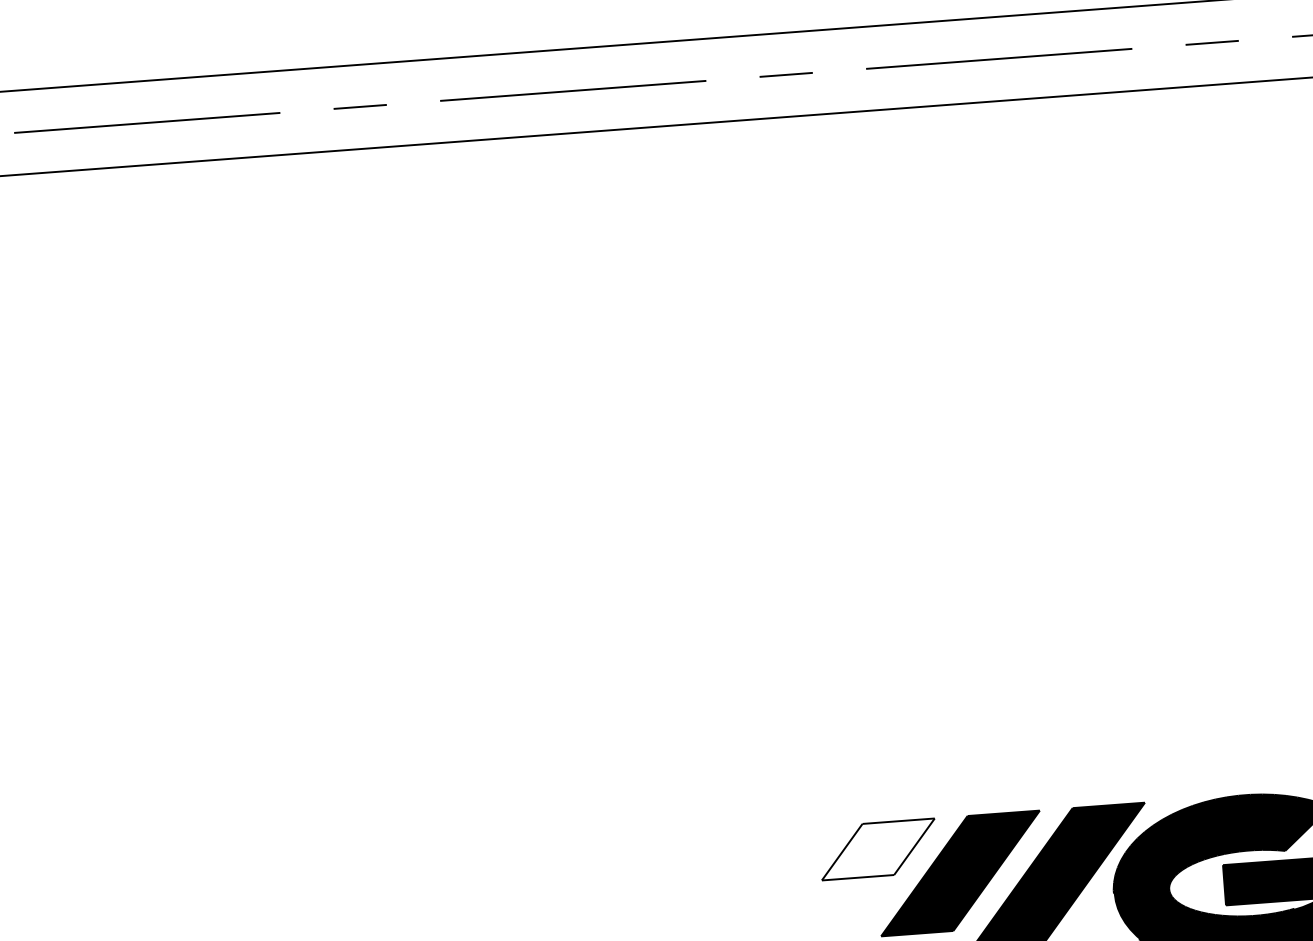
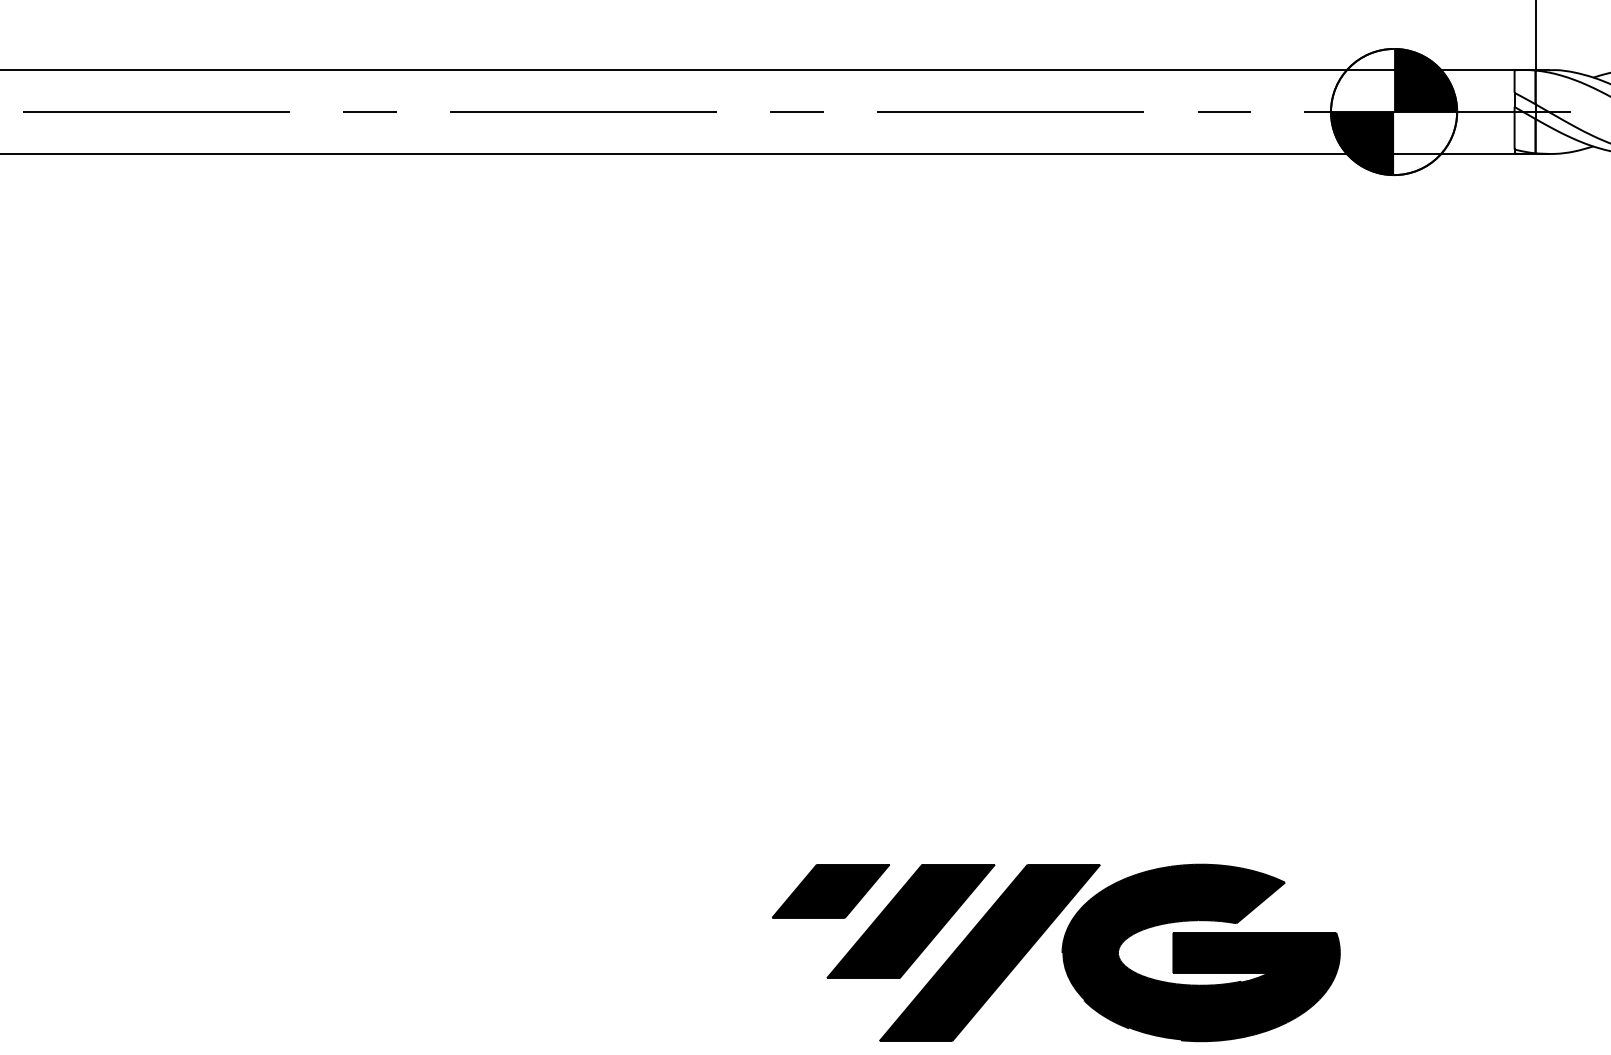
fill: (877, 848) -> (830, 890), added

